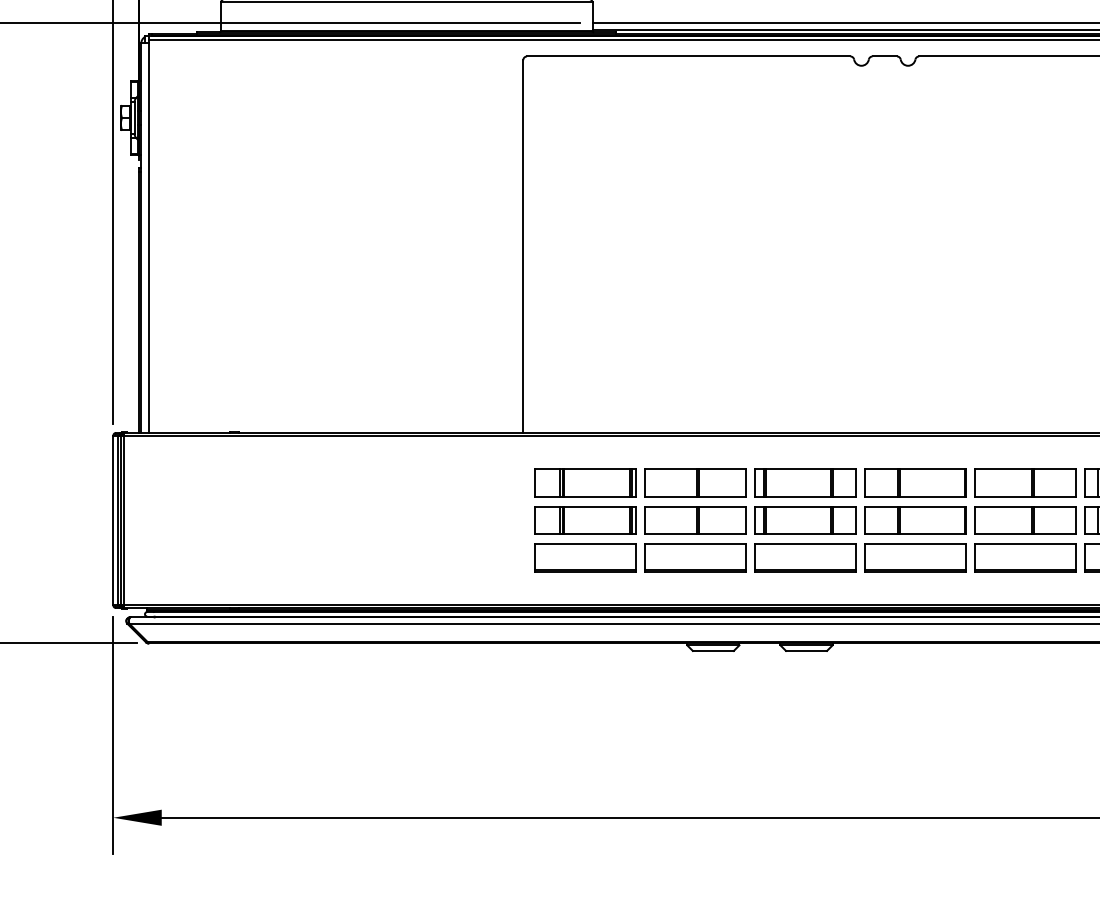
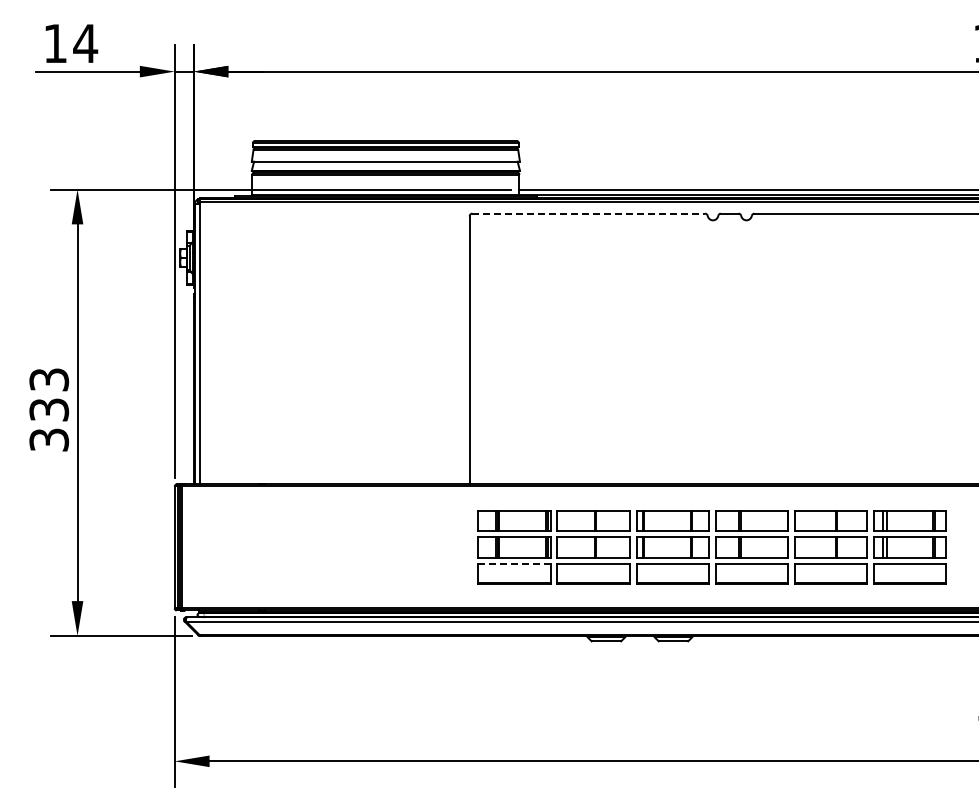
line: (689, 56) -> (589, 213), solid -> dashed
line: (586, 544) -> (515, 564), solid -> dashed

